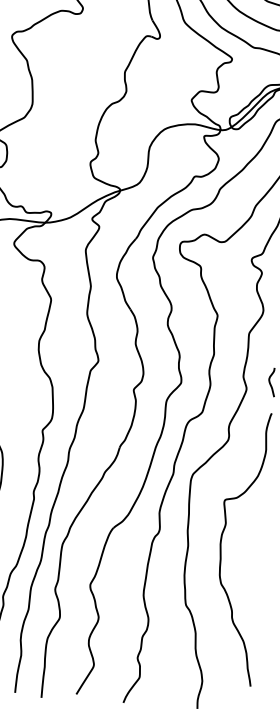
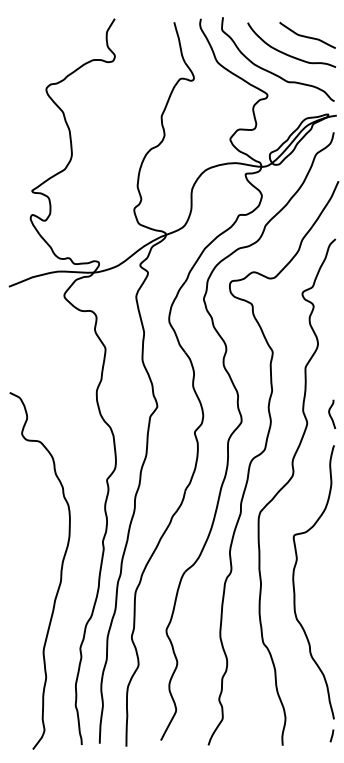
line: (246, 702) -> (331, 735), added

